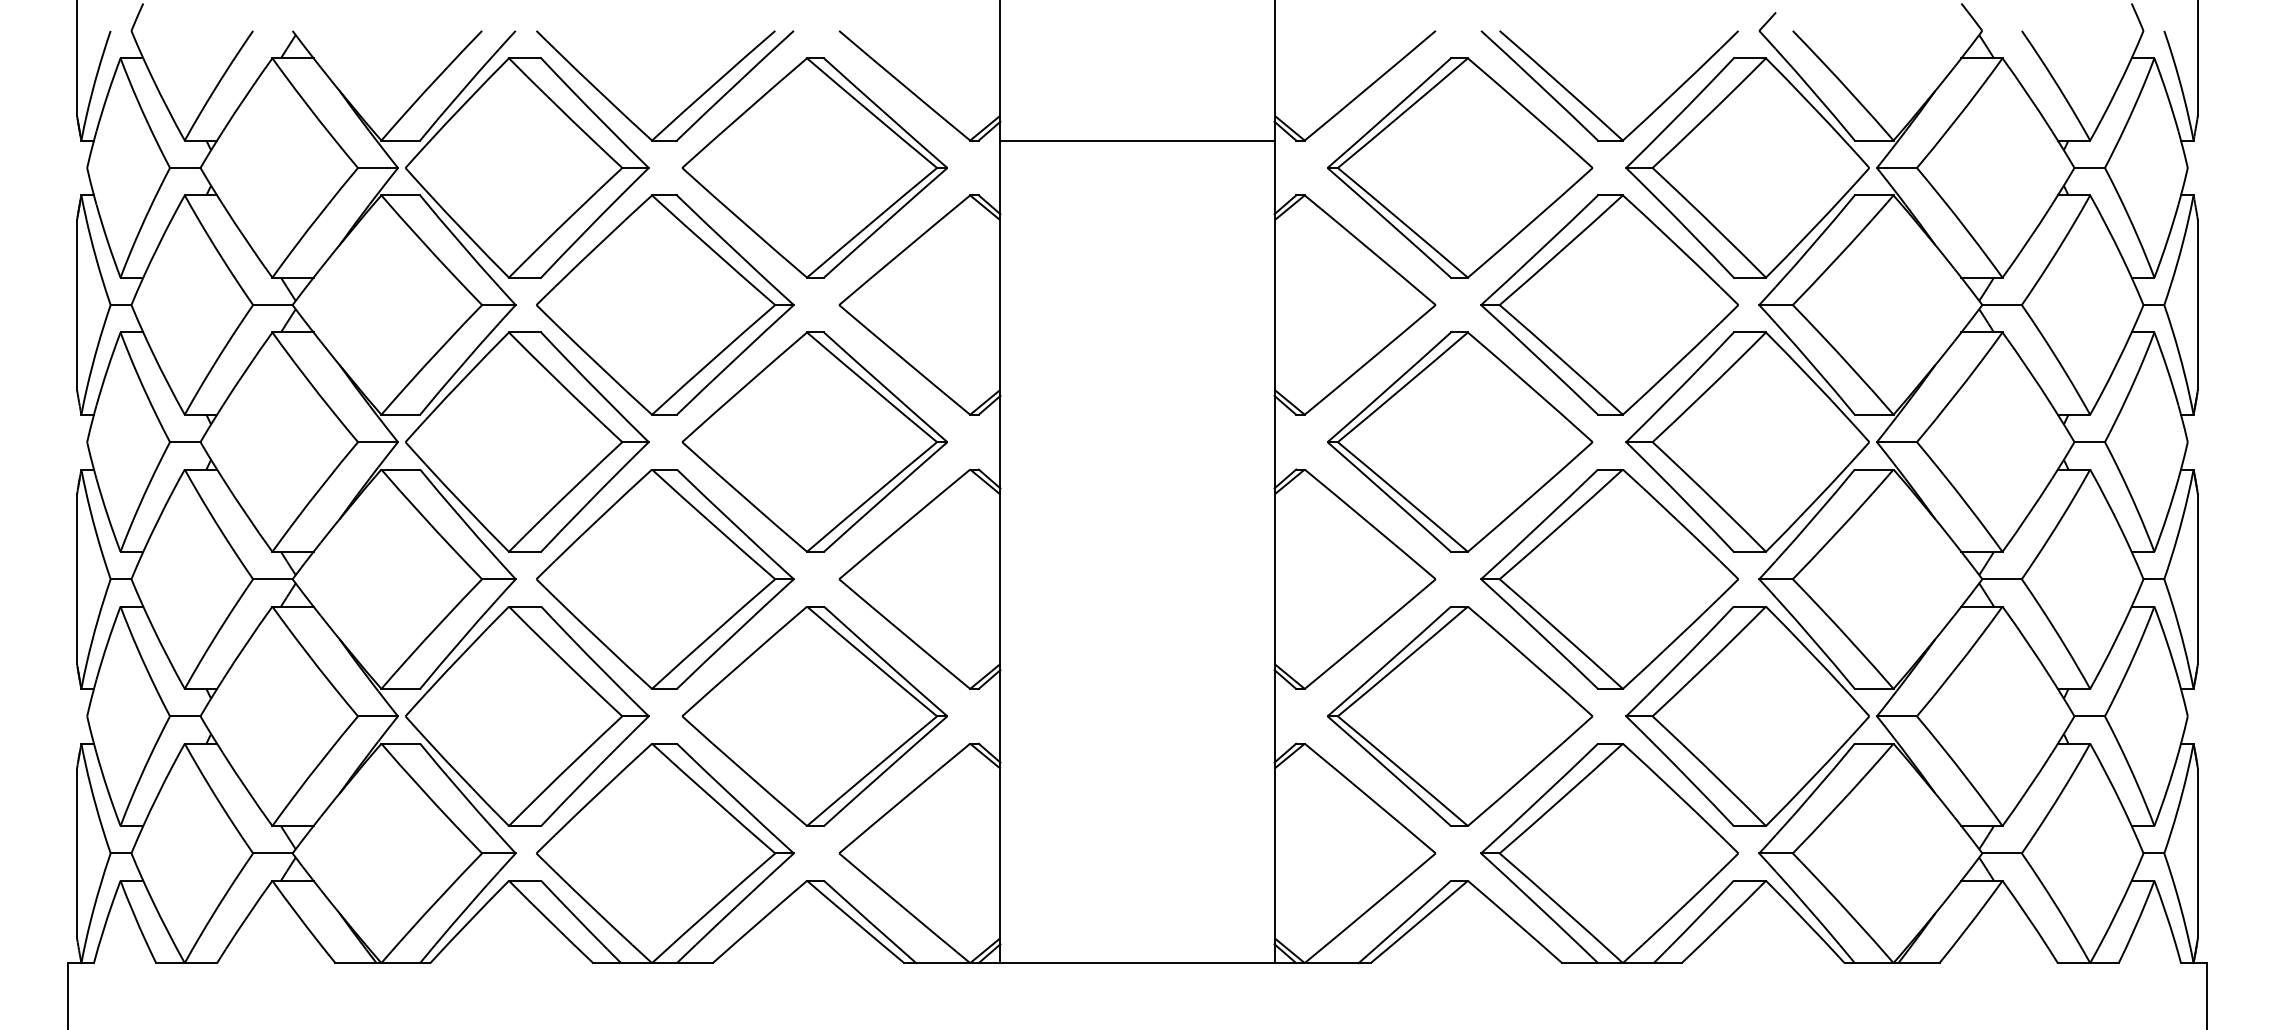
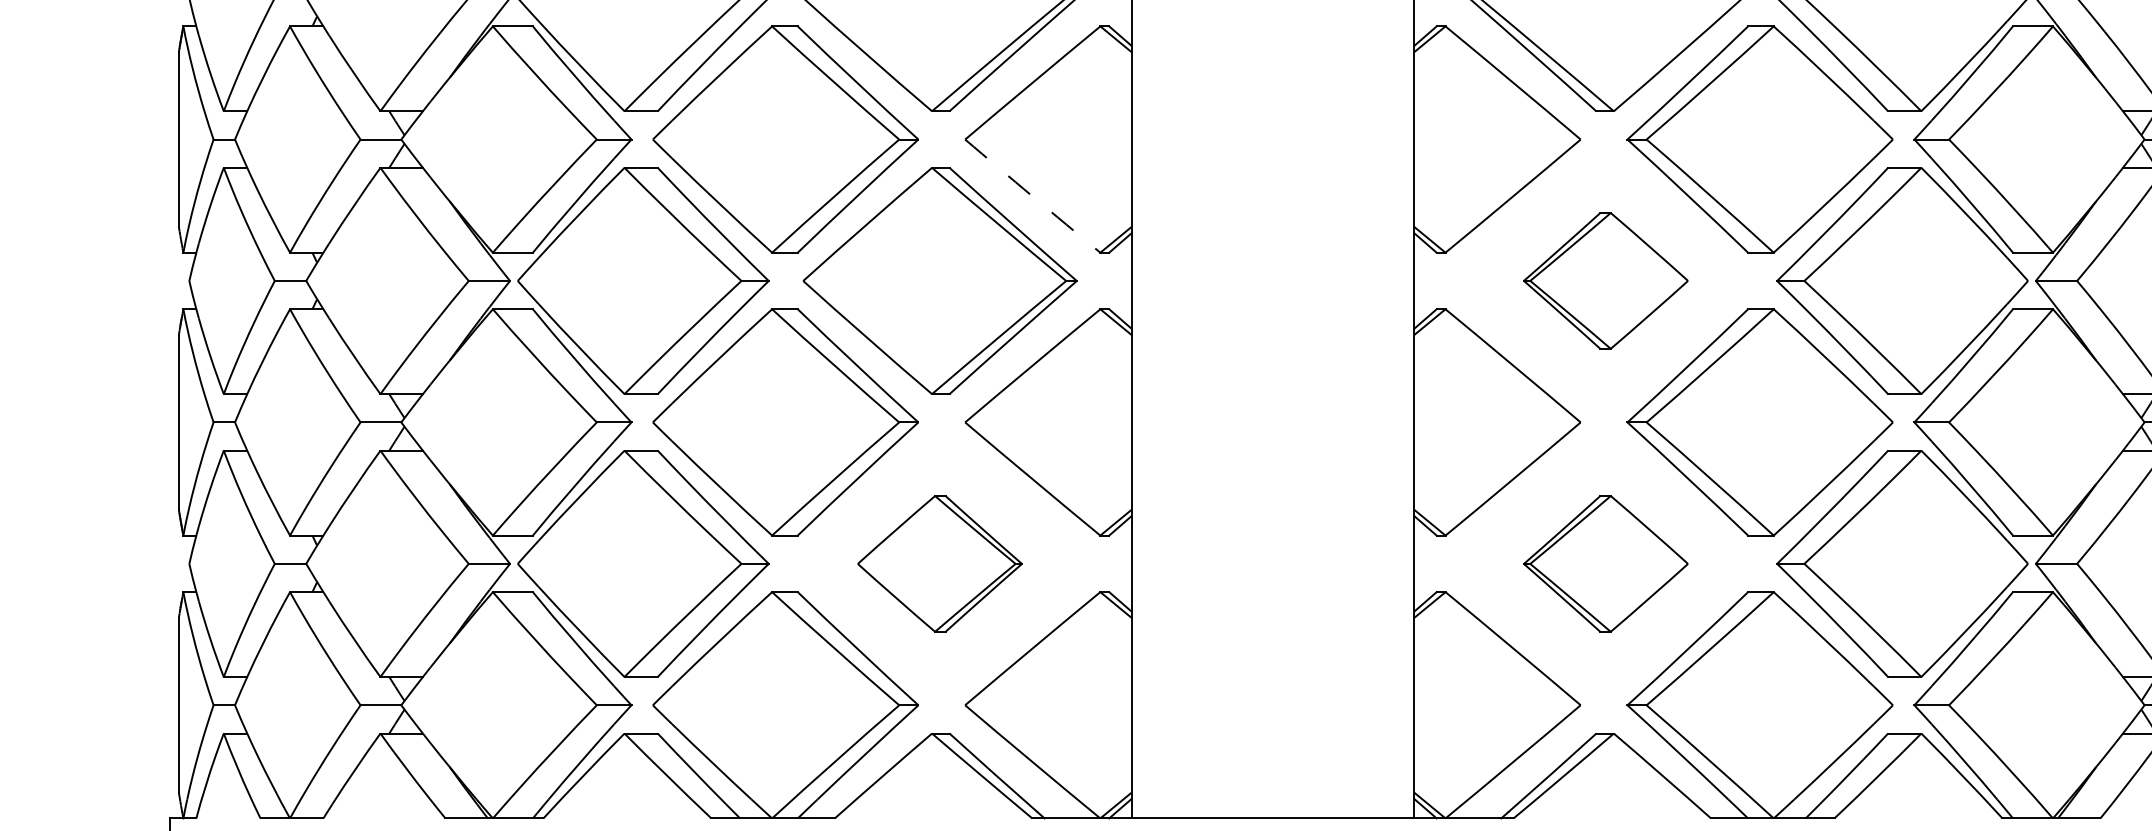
arc: (904, 360) -> (1032, 196), solid -> dashed
part: (1460, 441) -> (1606, 280), size x0.6
part: (814, 716) -> (939, 564), size x0.6
part: (1460, 716) -> (1606, 564), size x0.6

